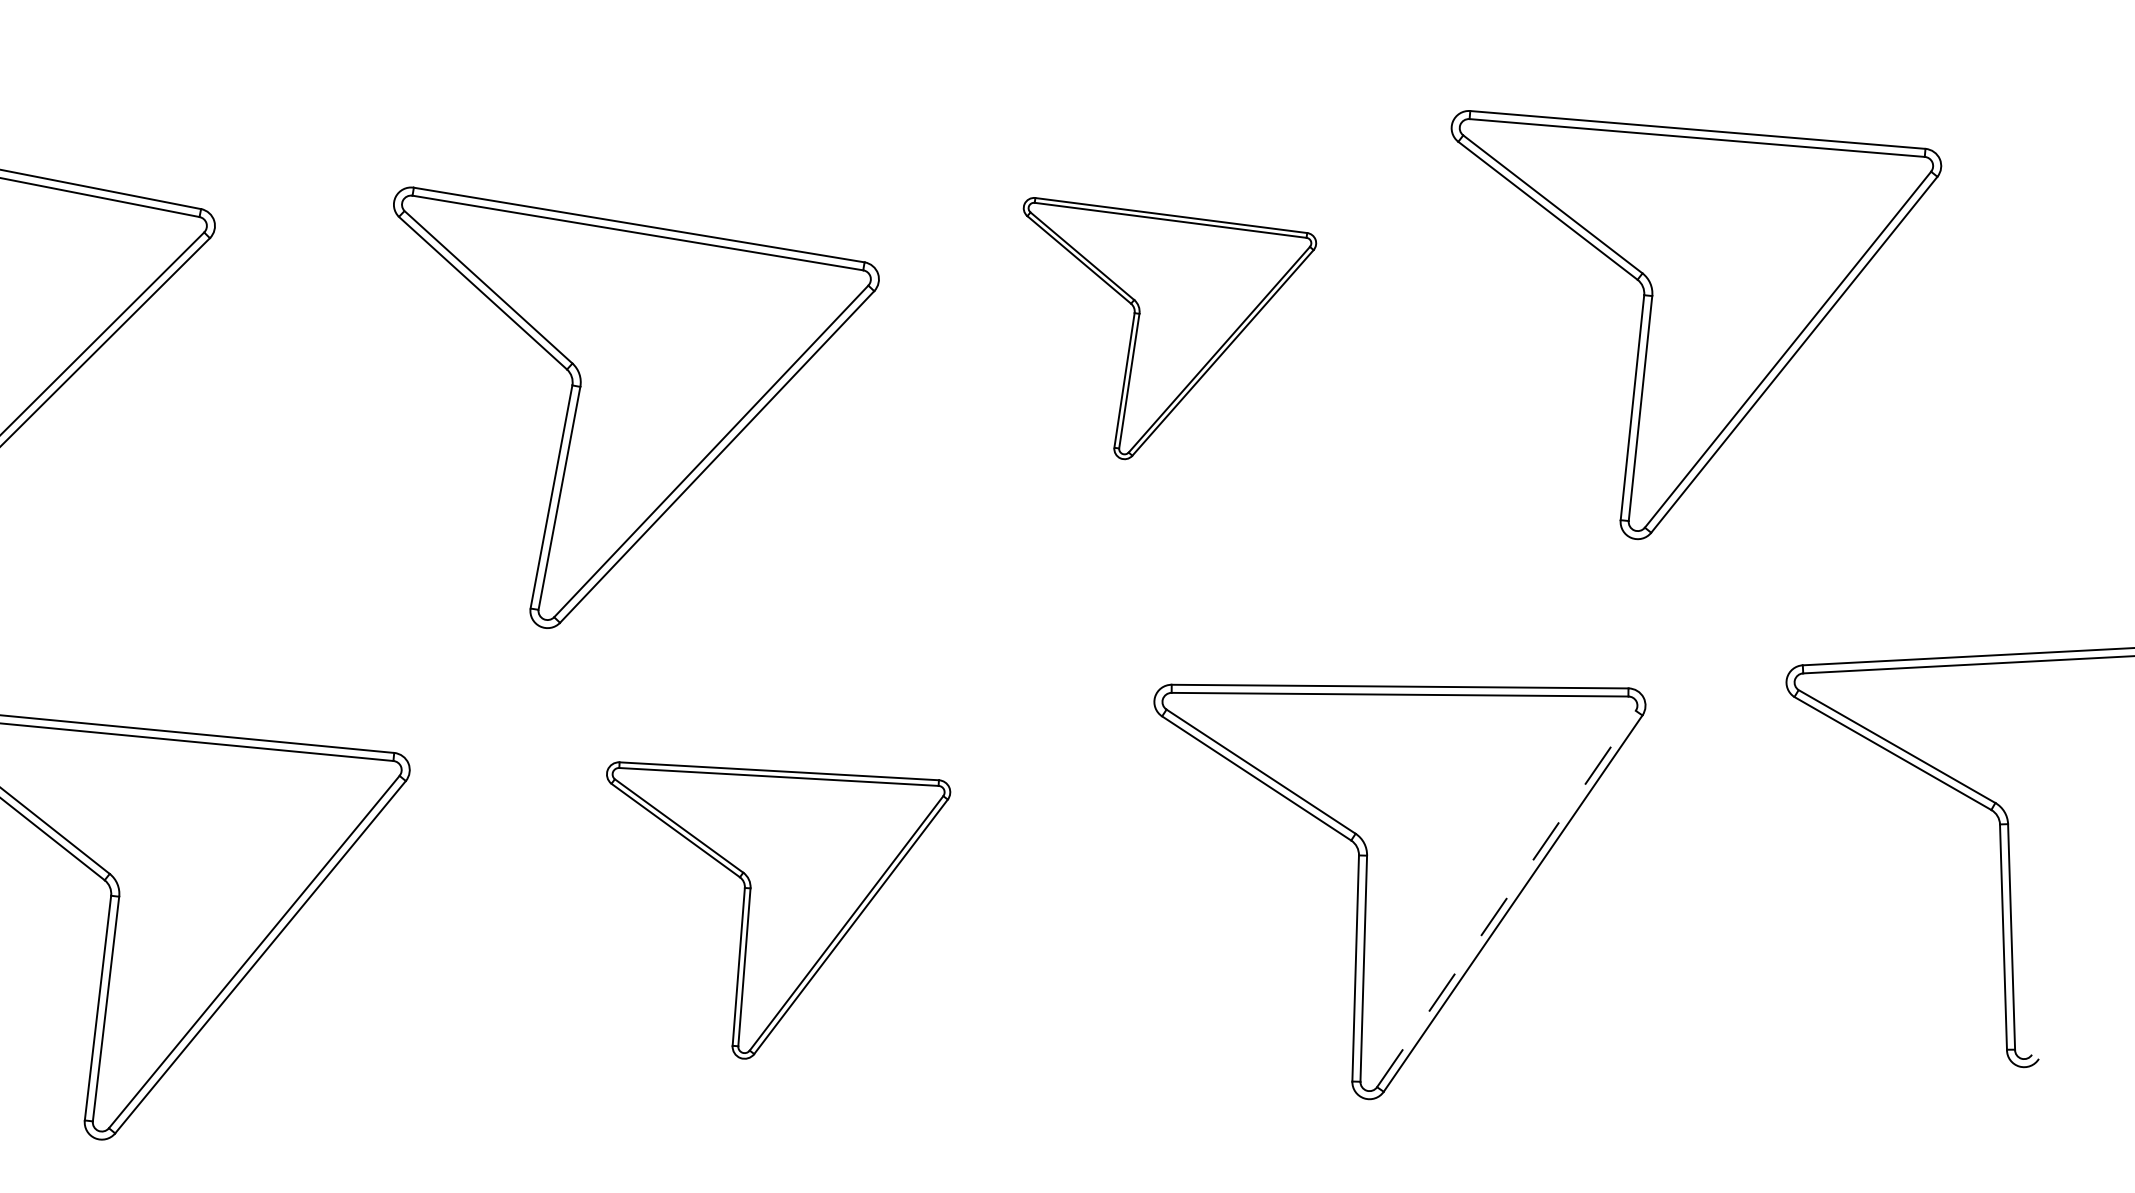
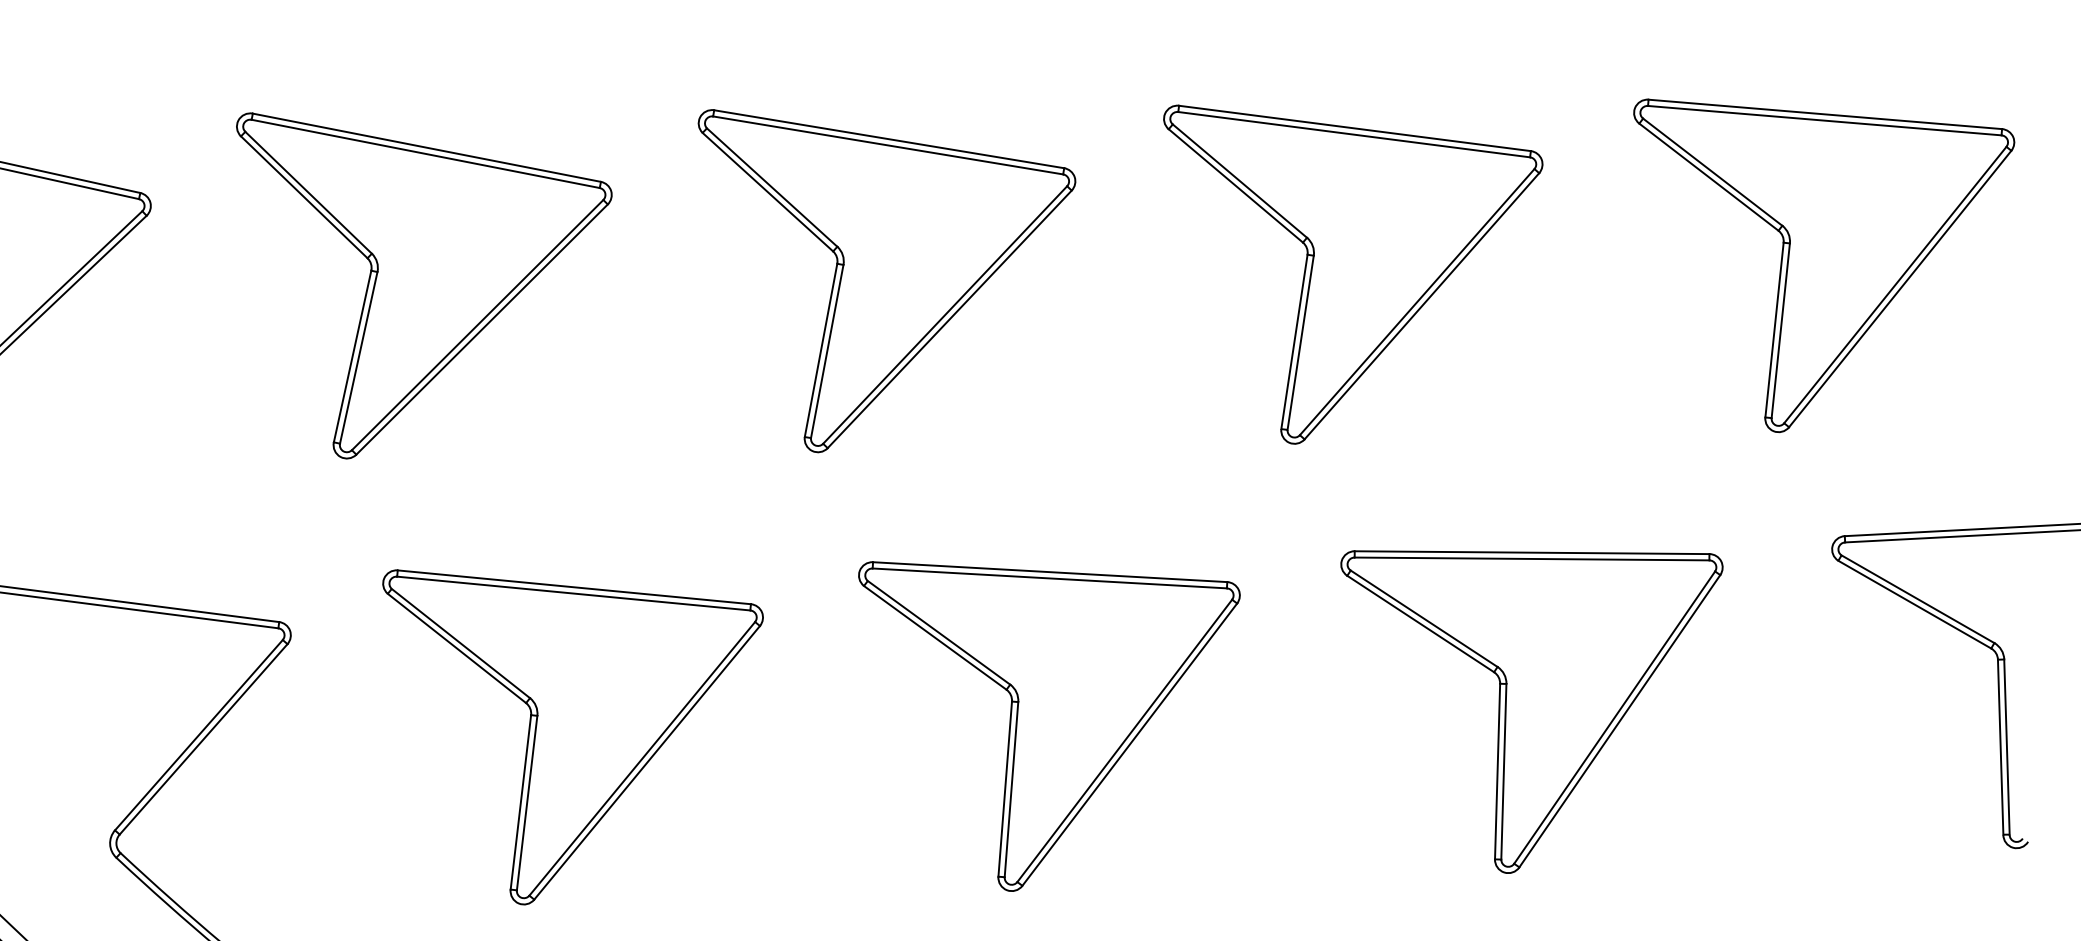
part: (1696, 324) -> (1824, 265), moved
part: (1170, 328) -> (1353, 274), size x1.67
part: (635, 408) -> (886, 281), moved
line: (1506, 898) -> (1614, 717), dashed -> solid
part: (778, 910) -> (1049, 726), size x1.43

